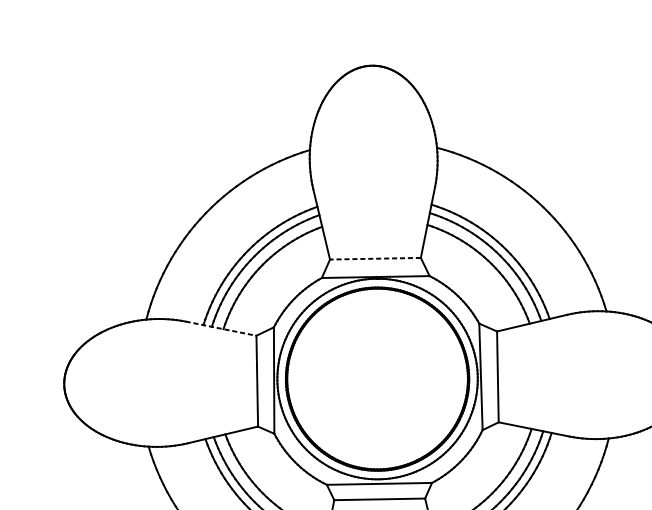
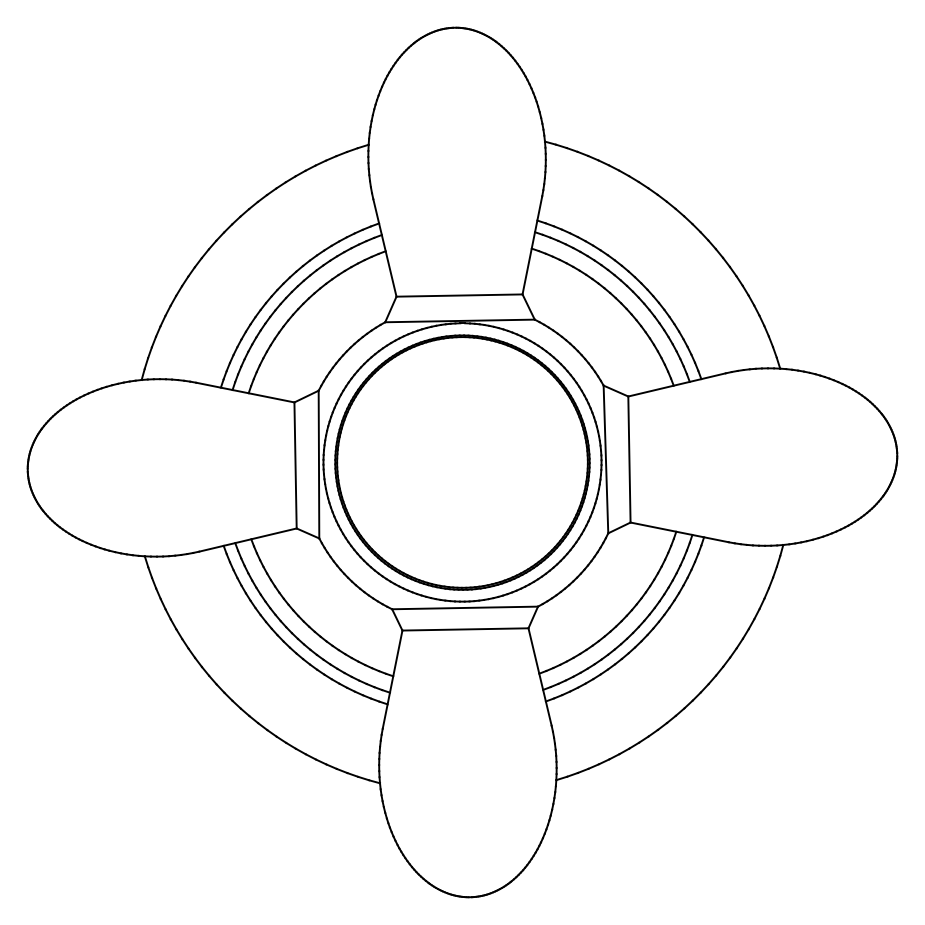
line: (375, 258) -> (459, 295), dashed -> solid
line: (221, 328) -> (245, 392), dashed -> solid

